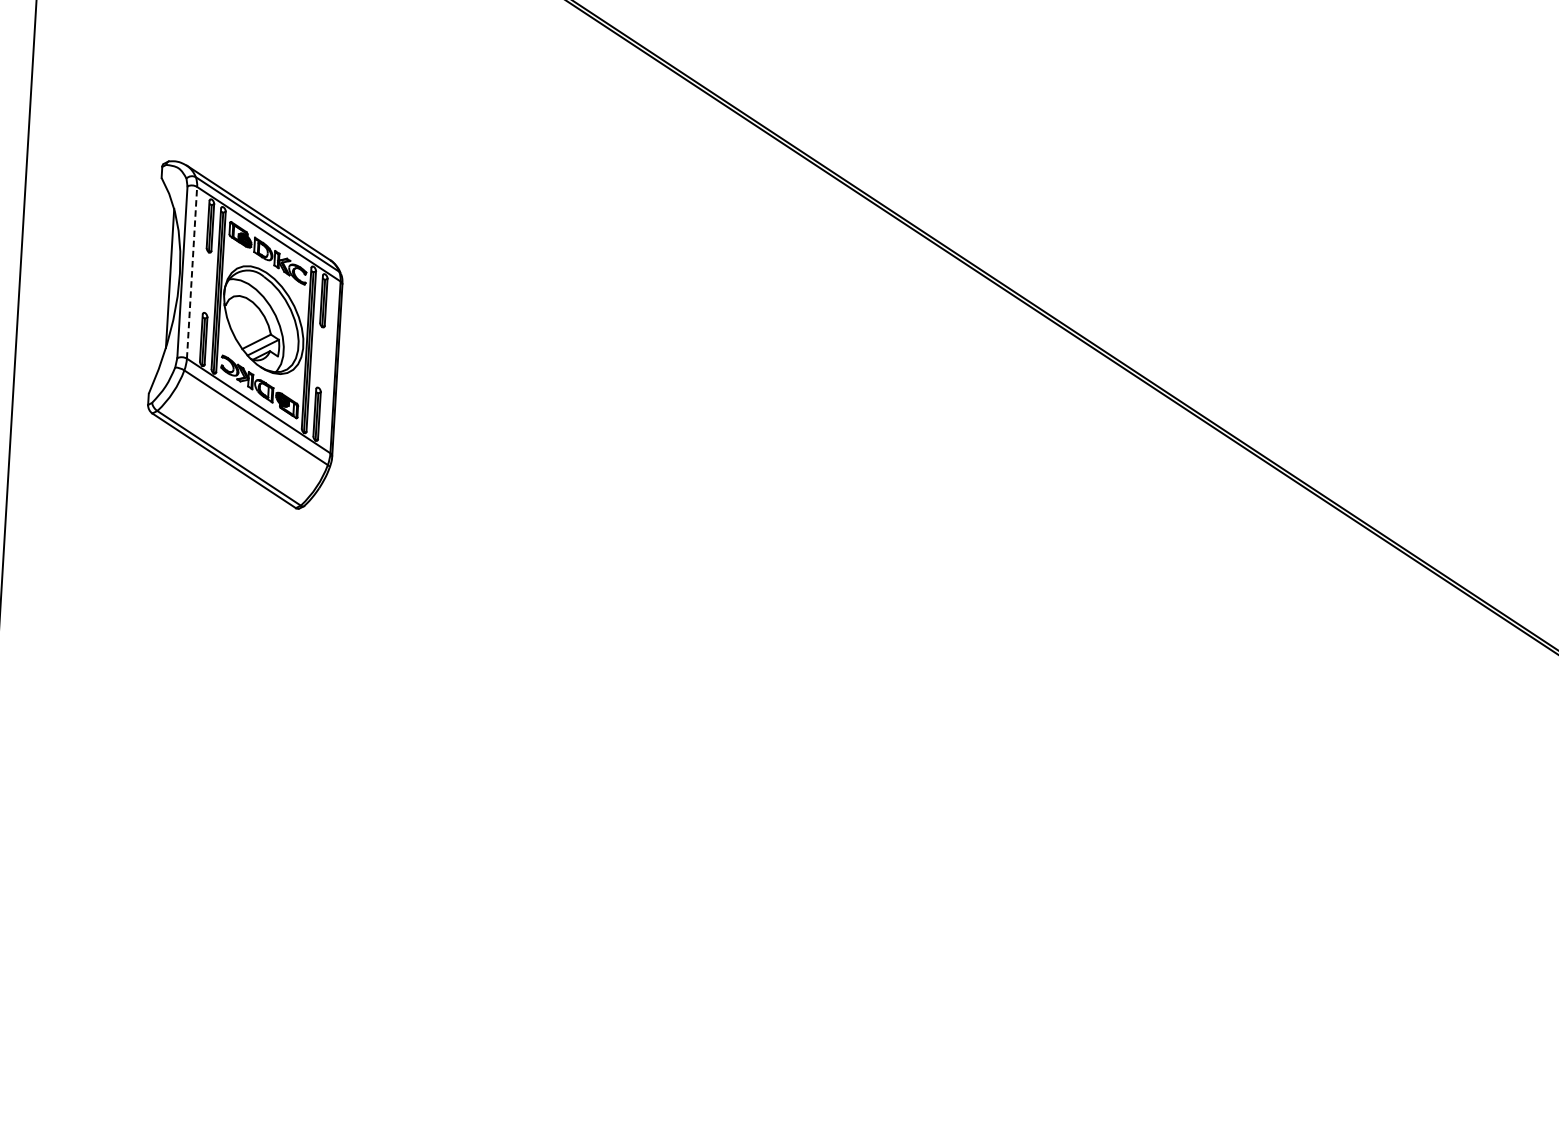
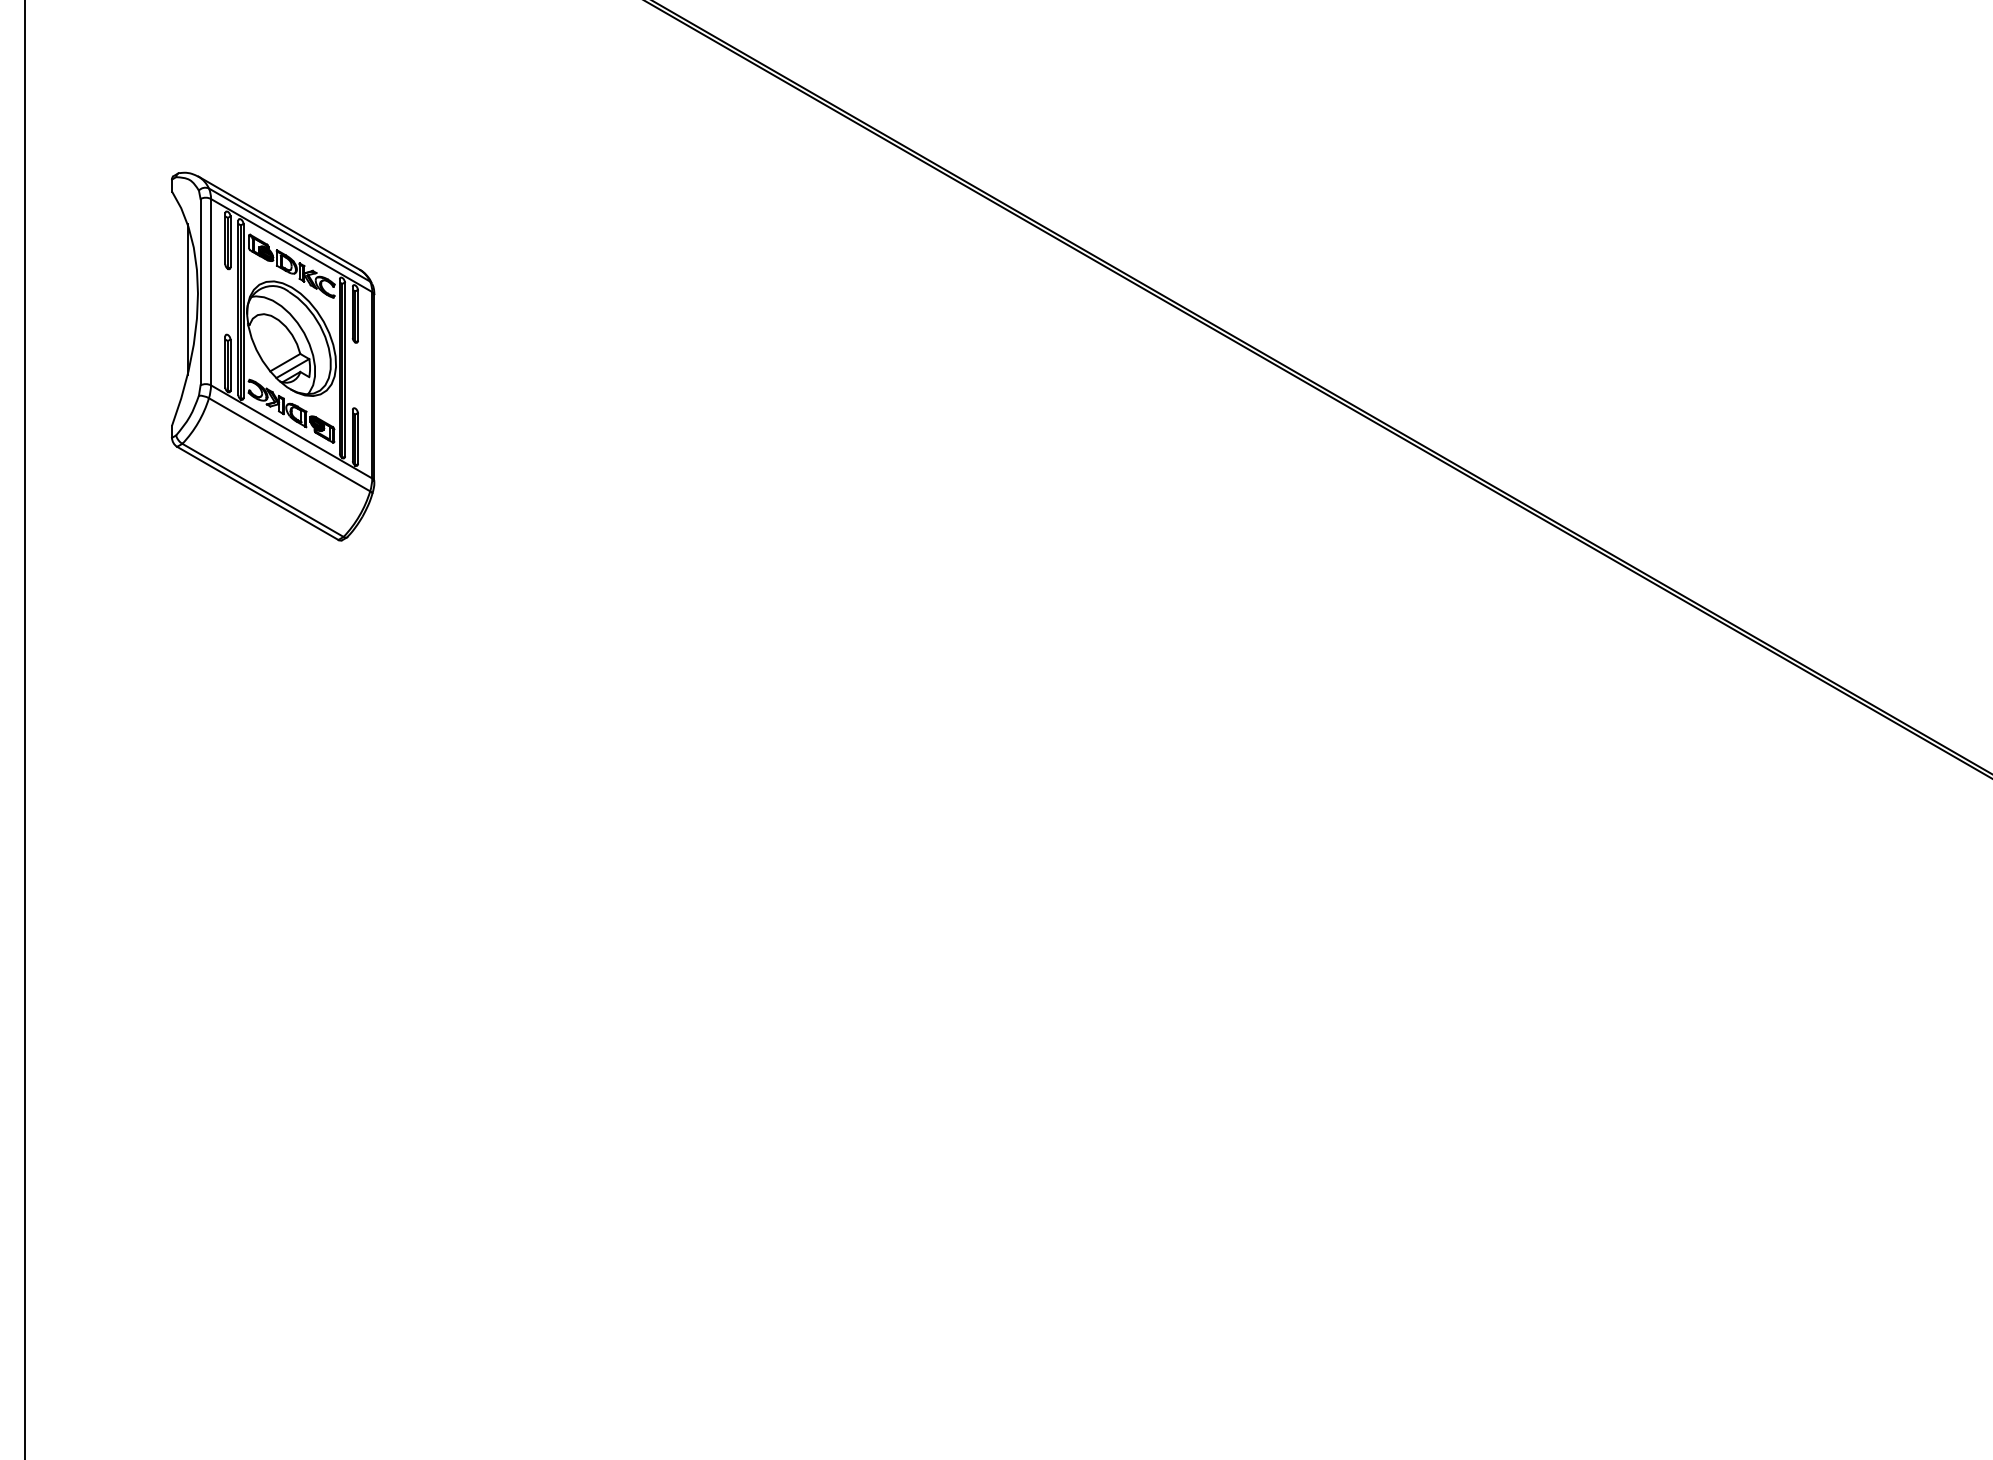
line: (192, 272) -> (211, 291), dashed -> solid

